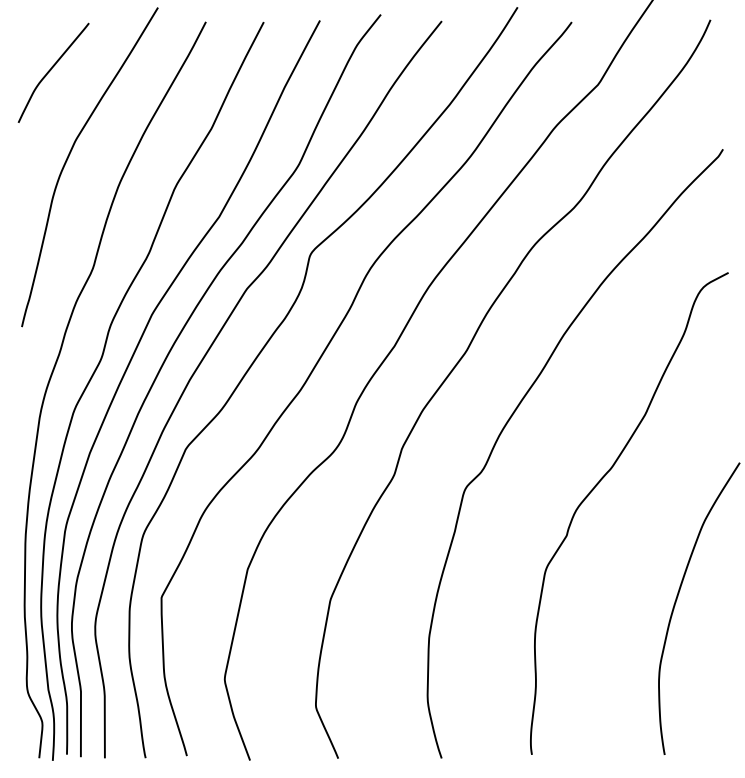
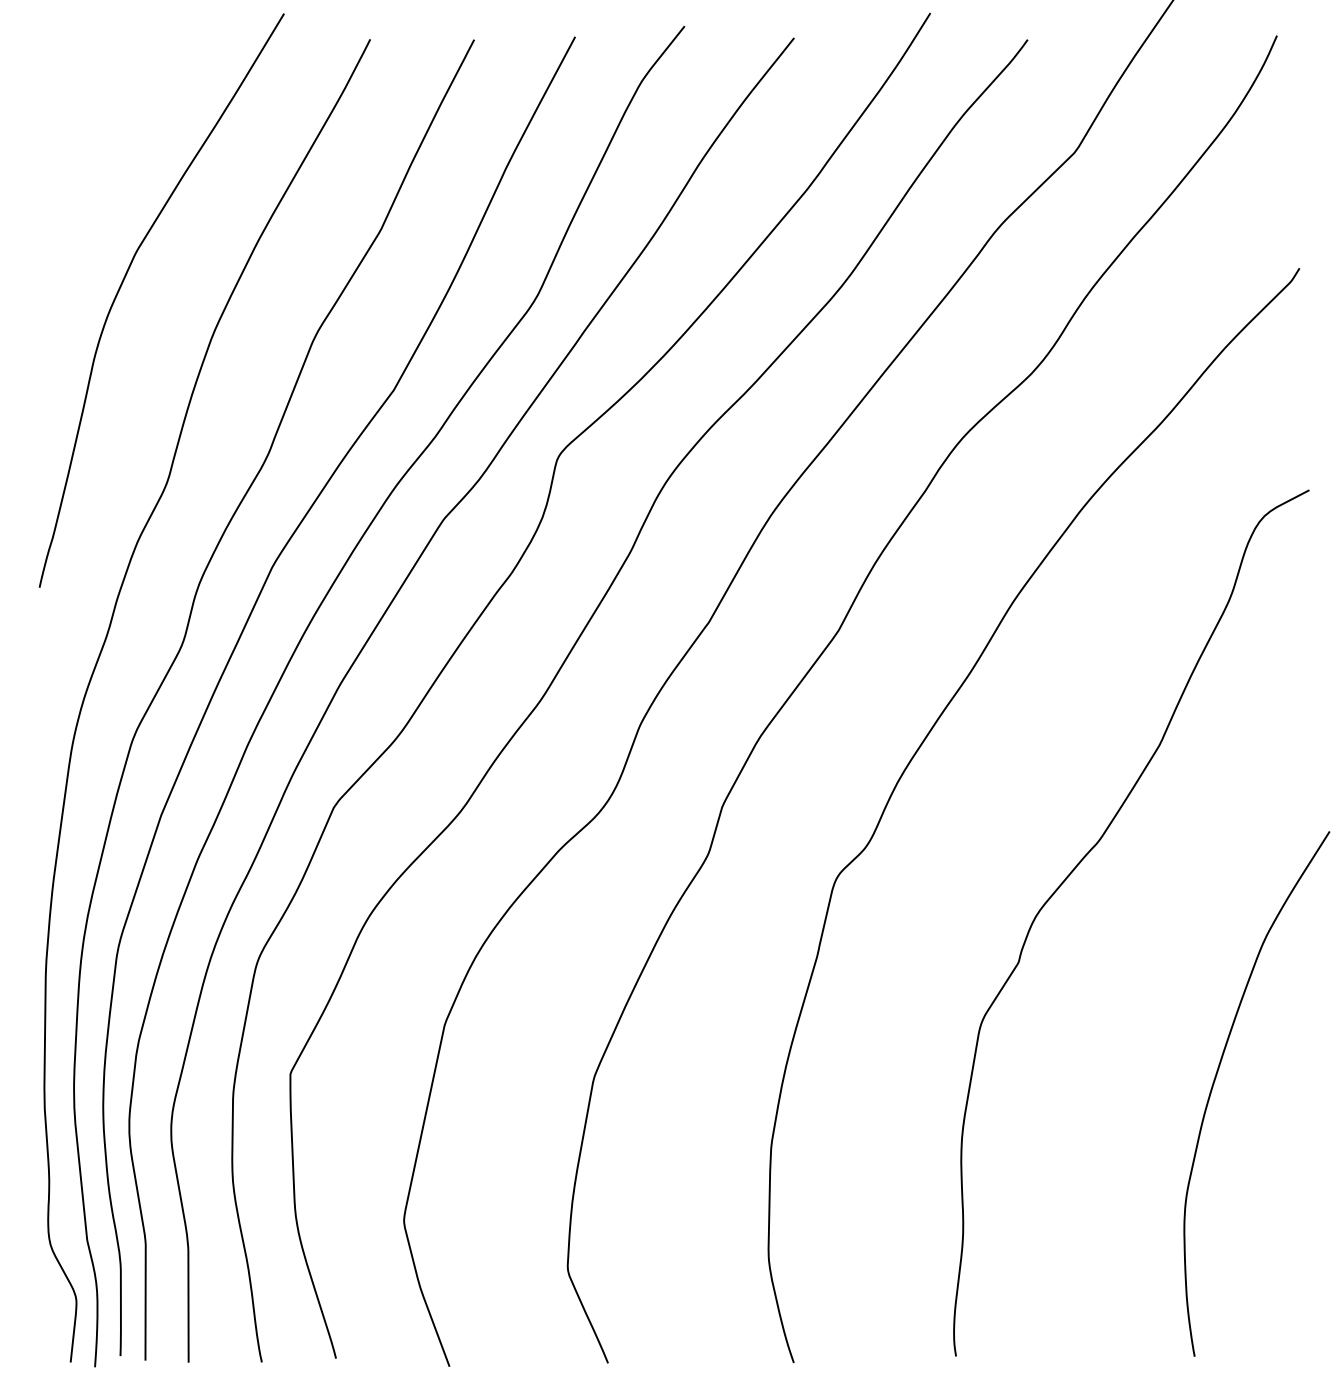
curve: (51, 70) -> (92, 126), removed

